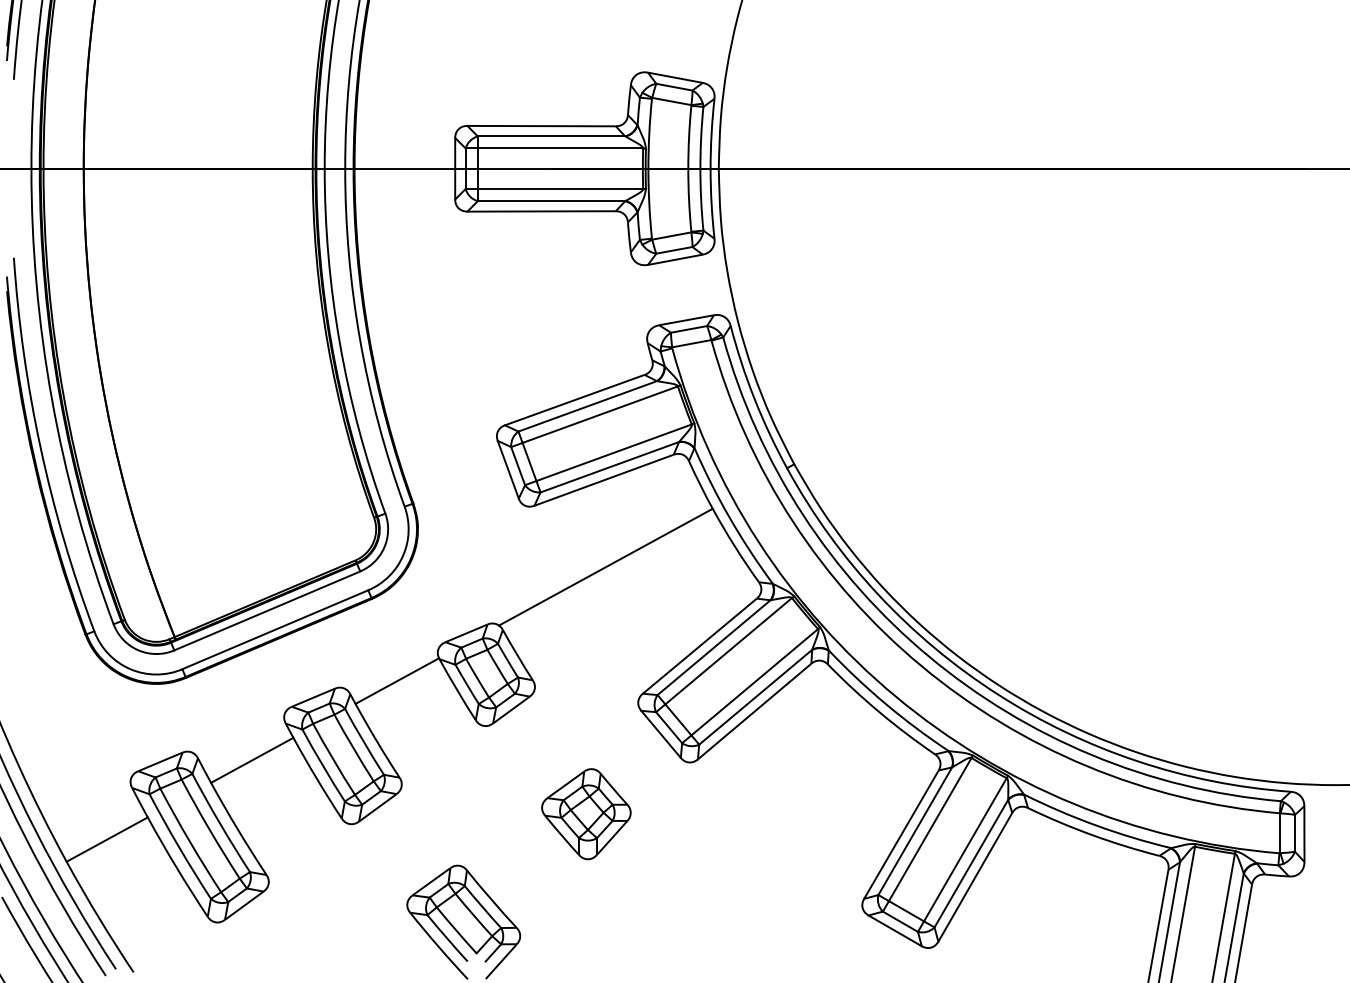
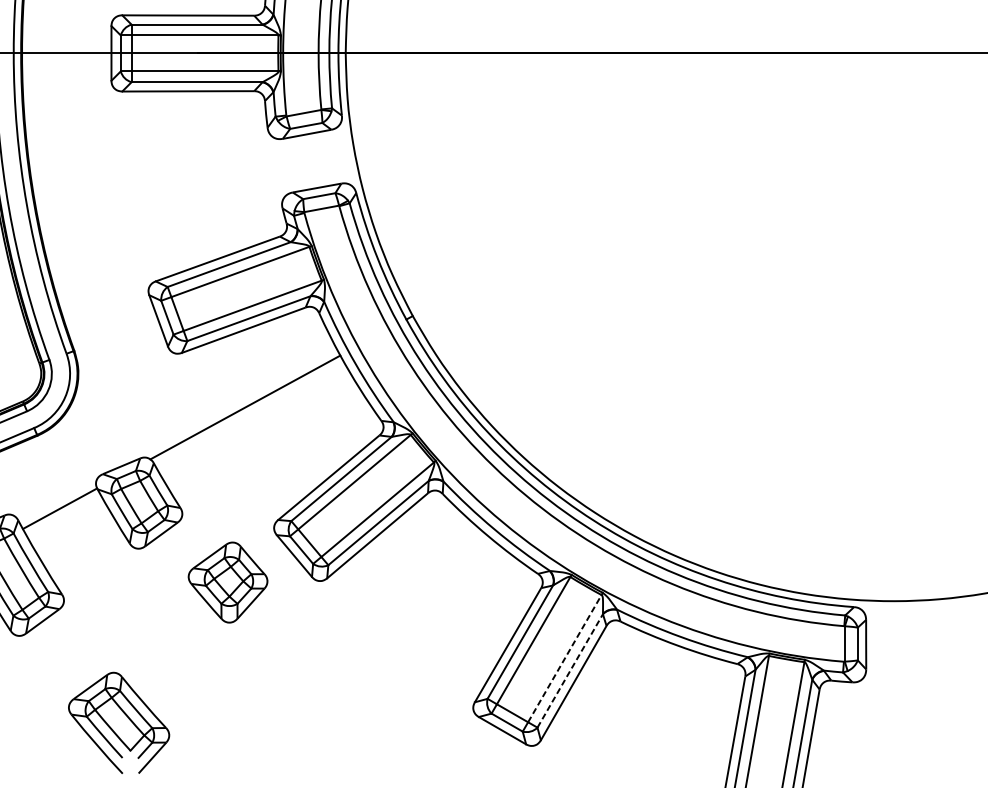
part: (586, 814) -> (228, 582), moved
line: (965, 849) -> (564, 658), solid -> dashed
line: (971, 863) -> (570, 670), solid -> dashed

